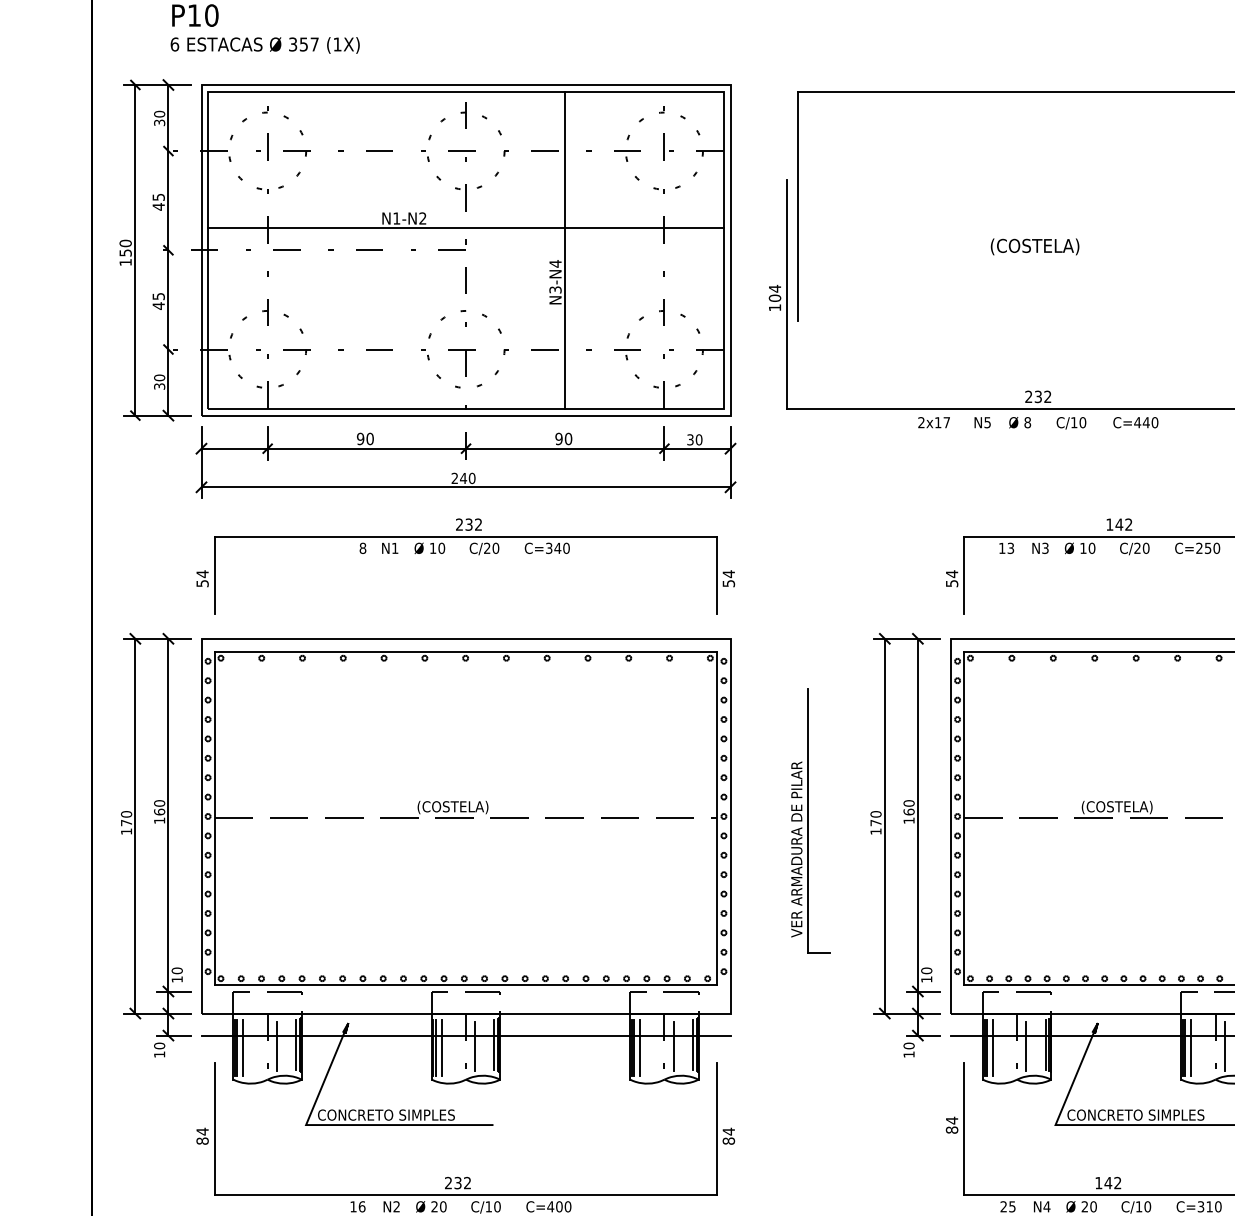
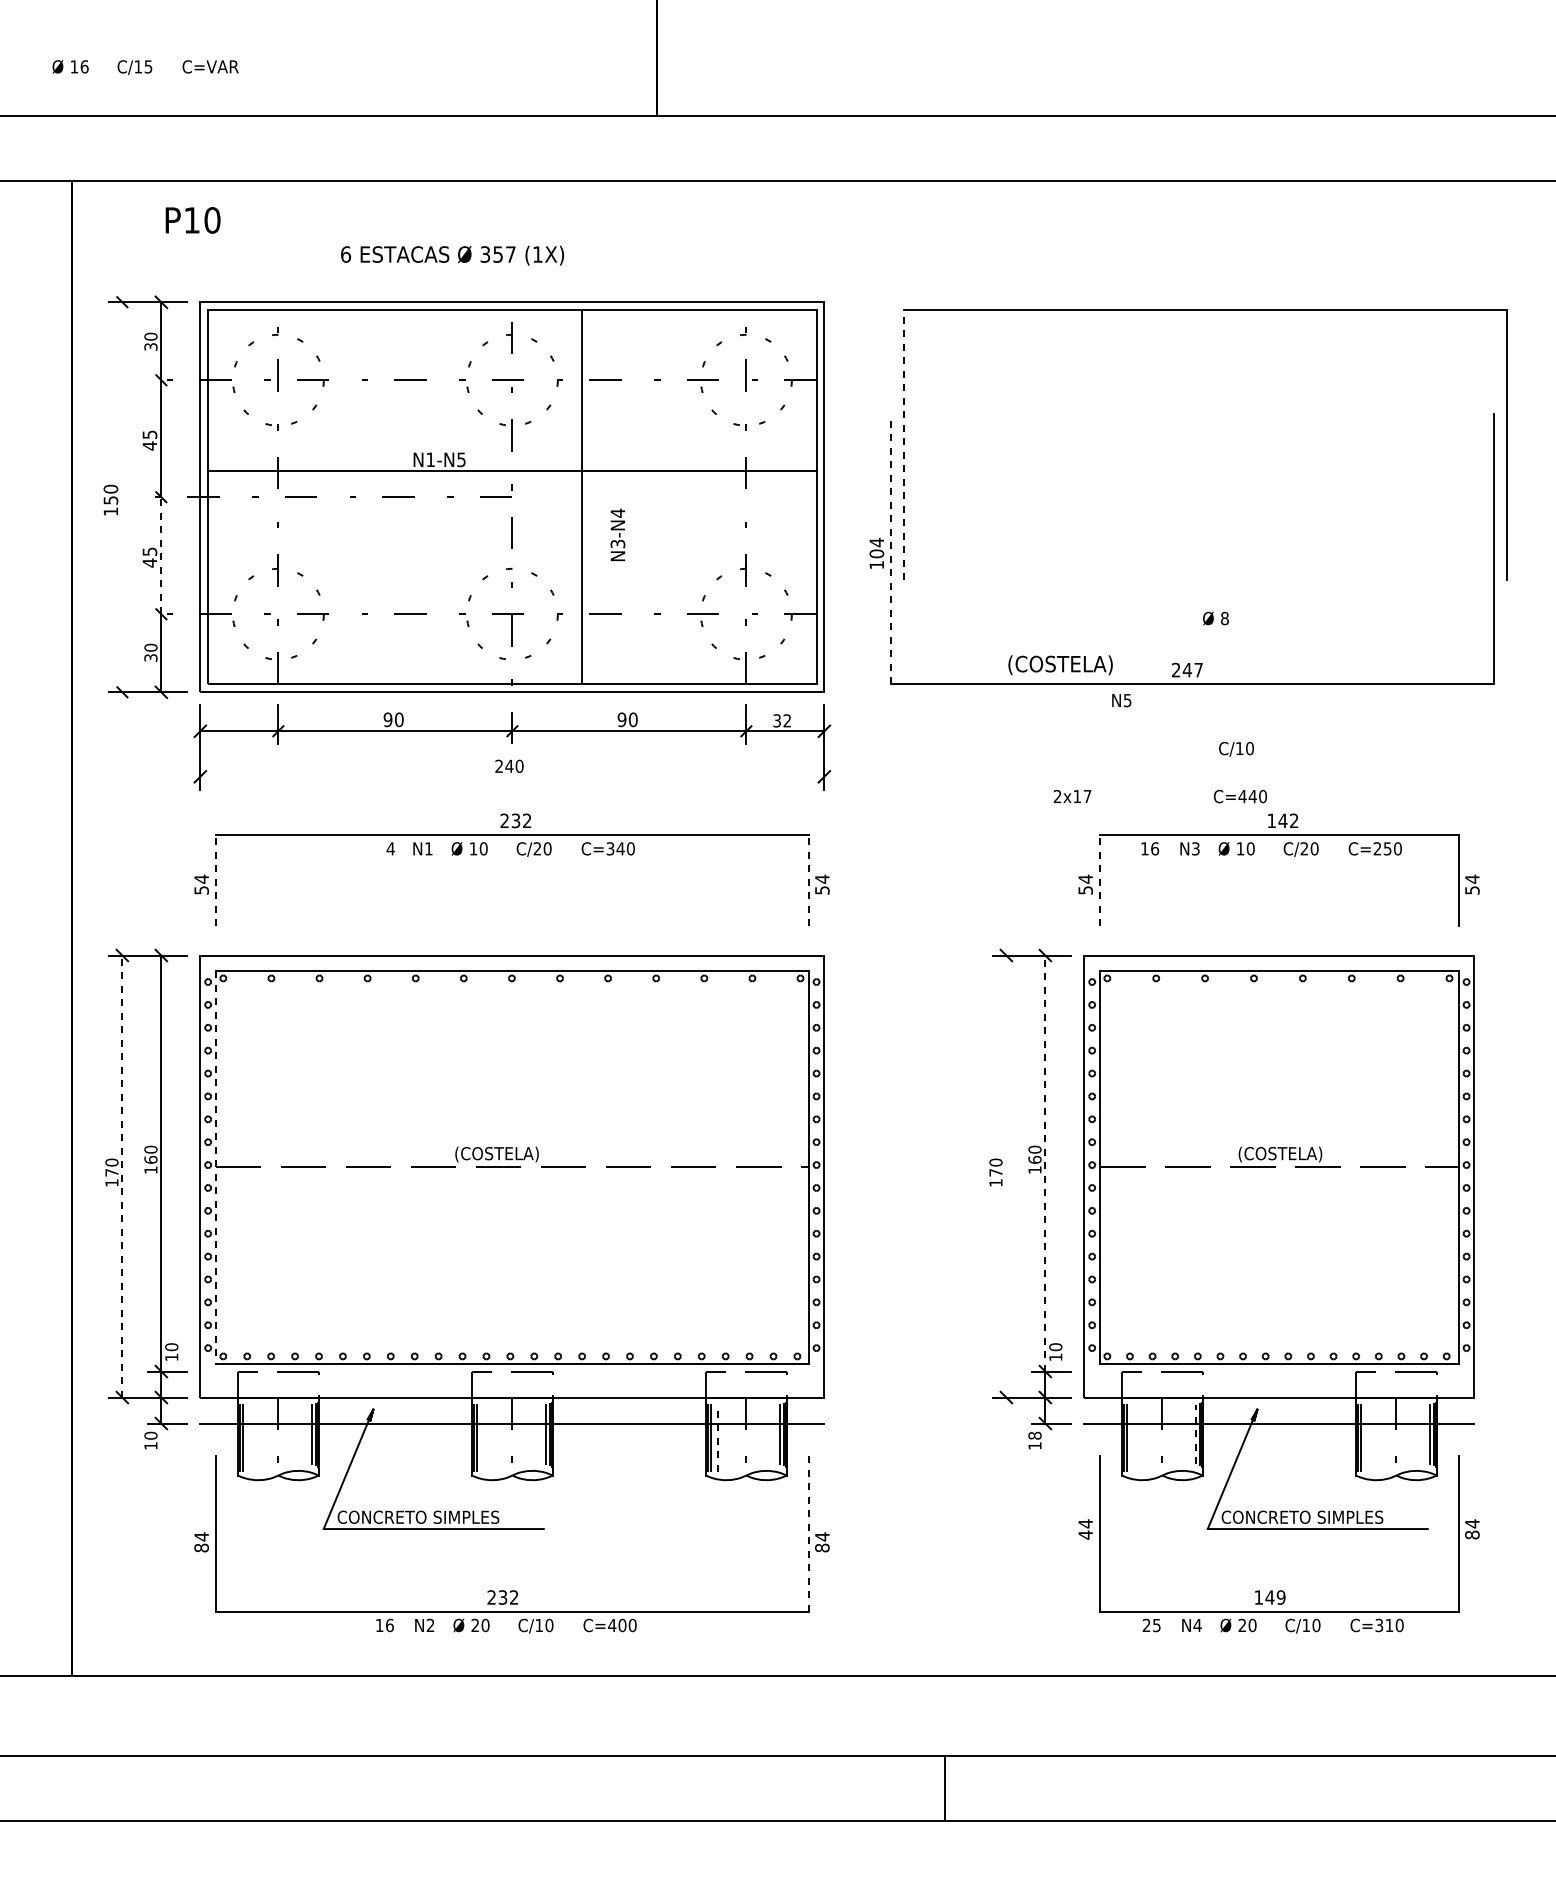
text: (265, 45) -> (452, 255), moved
line: (798, 205) -> (904, 444), solid -> dashed
text: (422, 218) -> (461, 459), N1-N2 -> N1-N5
text: (1035, 247) -> (1060, 665), moved
line: (135, 250) -> (122, 497), removed
line: (565, 250) -> (582, 497), moved
line: (787, 293) -> (891, 548), solid -> dashed
line: (168, 299) -> (161, 555), solid -> dashed
text: (1042, 396) -> (1192, 669), 232 -> 247
text: (934, 422) -> (1072, 796), moved
text: (1019, 422) -> (1215, 618), moved
text: (1135, 422) -> (1240, 796), moved
text: (1071, 423) -> (1236, 749), moved
text: (699, 439) -> (787, 720), 30 -> 32
line: (466, 487) -> (512, 776), removed
text: (362, 548) -> (390, 848), 8 -> 4
text: (1011, 548) -> (1155, 848), 13 -> 16
line: (214, 575) -> (215, 880), solid -> dashed
line: (717, 575) -> (808, 880), solid -> dashed
line: (964, 575) -> (1100, 880), solid -> dashed
line: (918, 815) -> (1045, 1163), solid -> dashed
line: (214, 818) -> (215, 1167), solid -> dashed
part: (810, 820) -> (918, 1169), removed
line: (135, 826) -> (122, 1176), solid -> dashed
line: (884, 826) -> (1006, 1176), removed
line: (1045, 1044) -> (1195, 1434), solid -> dashed
text: (908, 1045) -> (1034, 1435), 10 -> 18
line: (277, 1046) -> (289, 1436), removed
line: (475, 1046) -> (523, 1436), removed
line: (673, 1046) -> (757, 1436), removed
line: (1026, 1046) -> (1173, 1436), removed
line: (1224, 1046) -> (1407, 1436), removed
line: (243, 1047) -> (249, 1437), removed
line: (441, 1047) -> (483, 1437), removed
line: (639, 1047) -> (717, 1437), solid -> dashed
line: (992, 1047) -> (1133, 1437), removed
line: (1191, 1047) -> (1367, 1437), removed
line: (717, 1128) -> (808, 1533), solid -> dashed
text: (951, 1129) -> (1085, 1534), 84 -> 44
text: (1117, 1183) -> (1280, 1597), 142 -> 149

